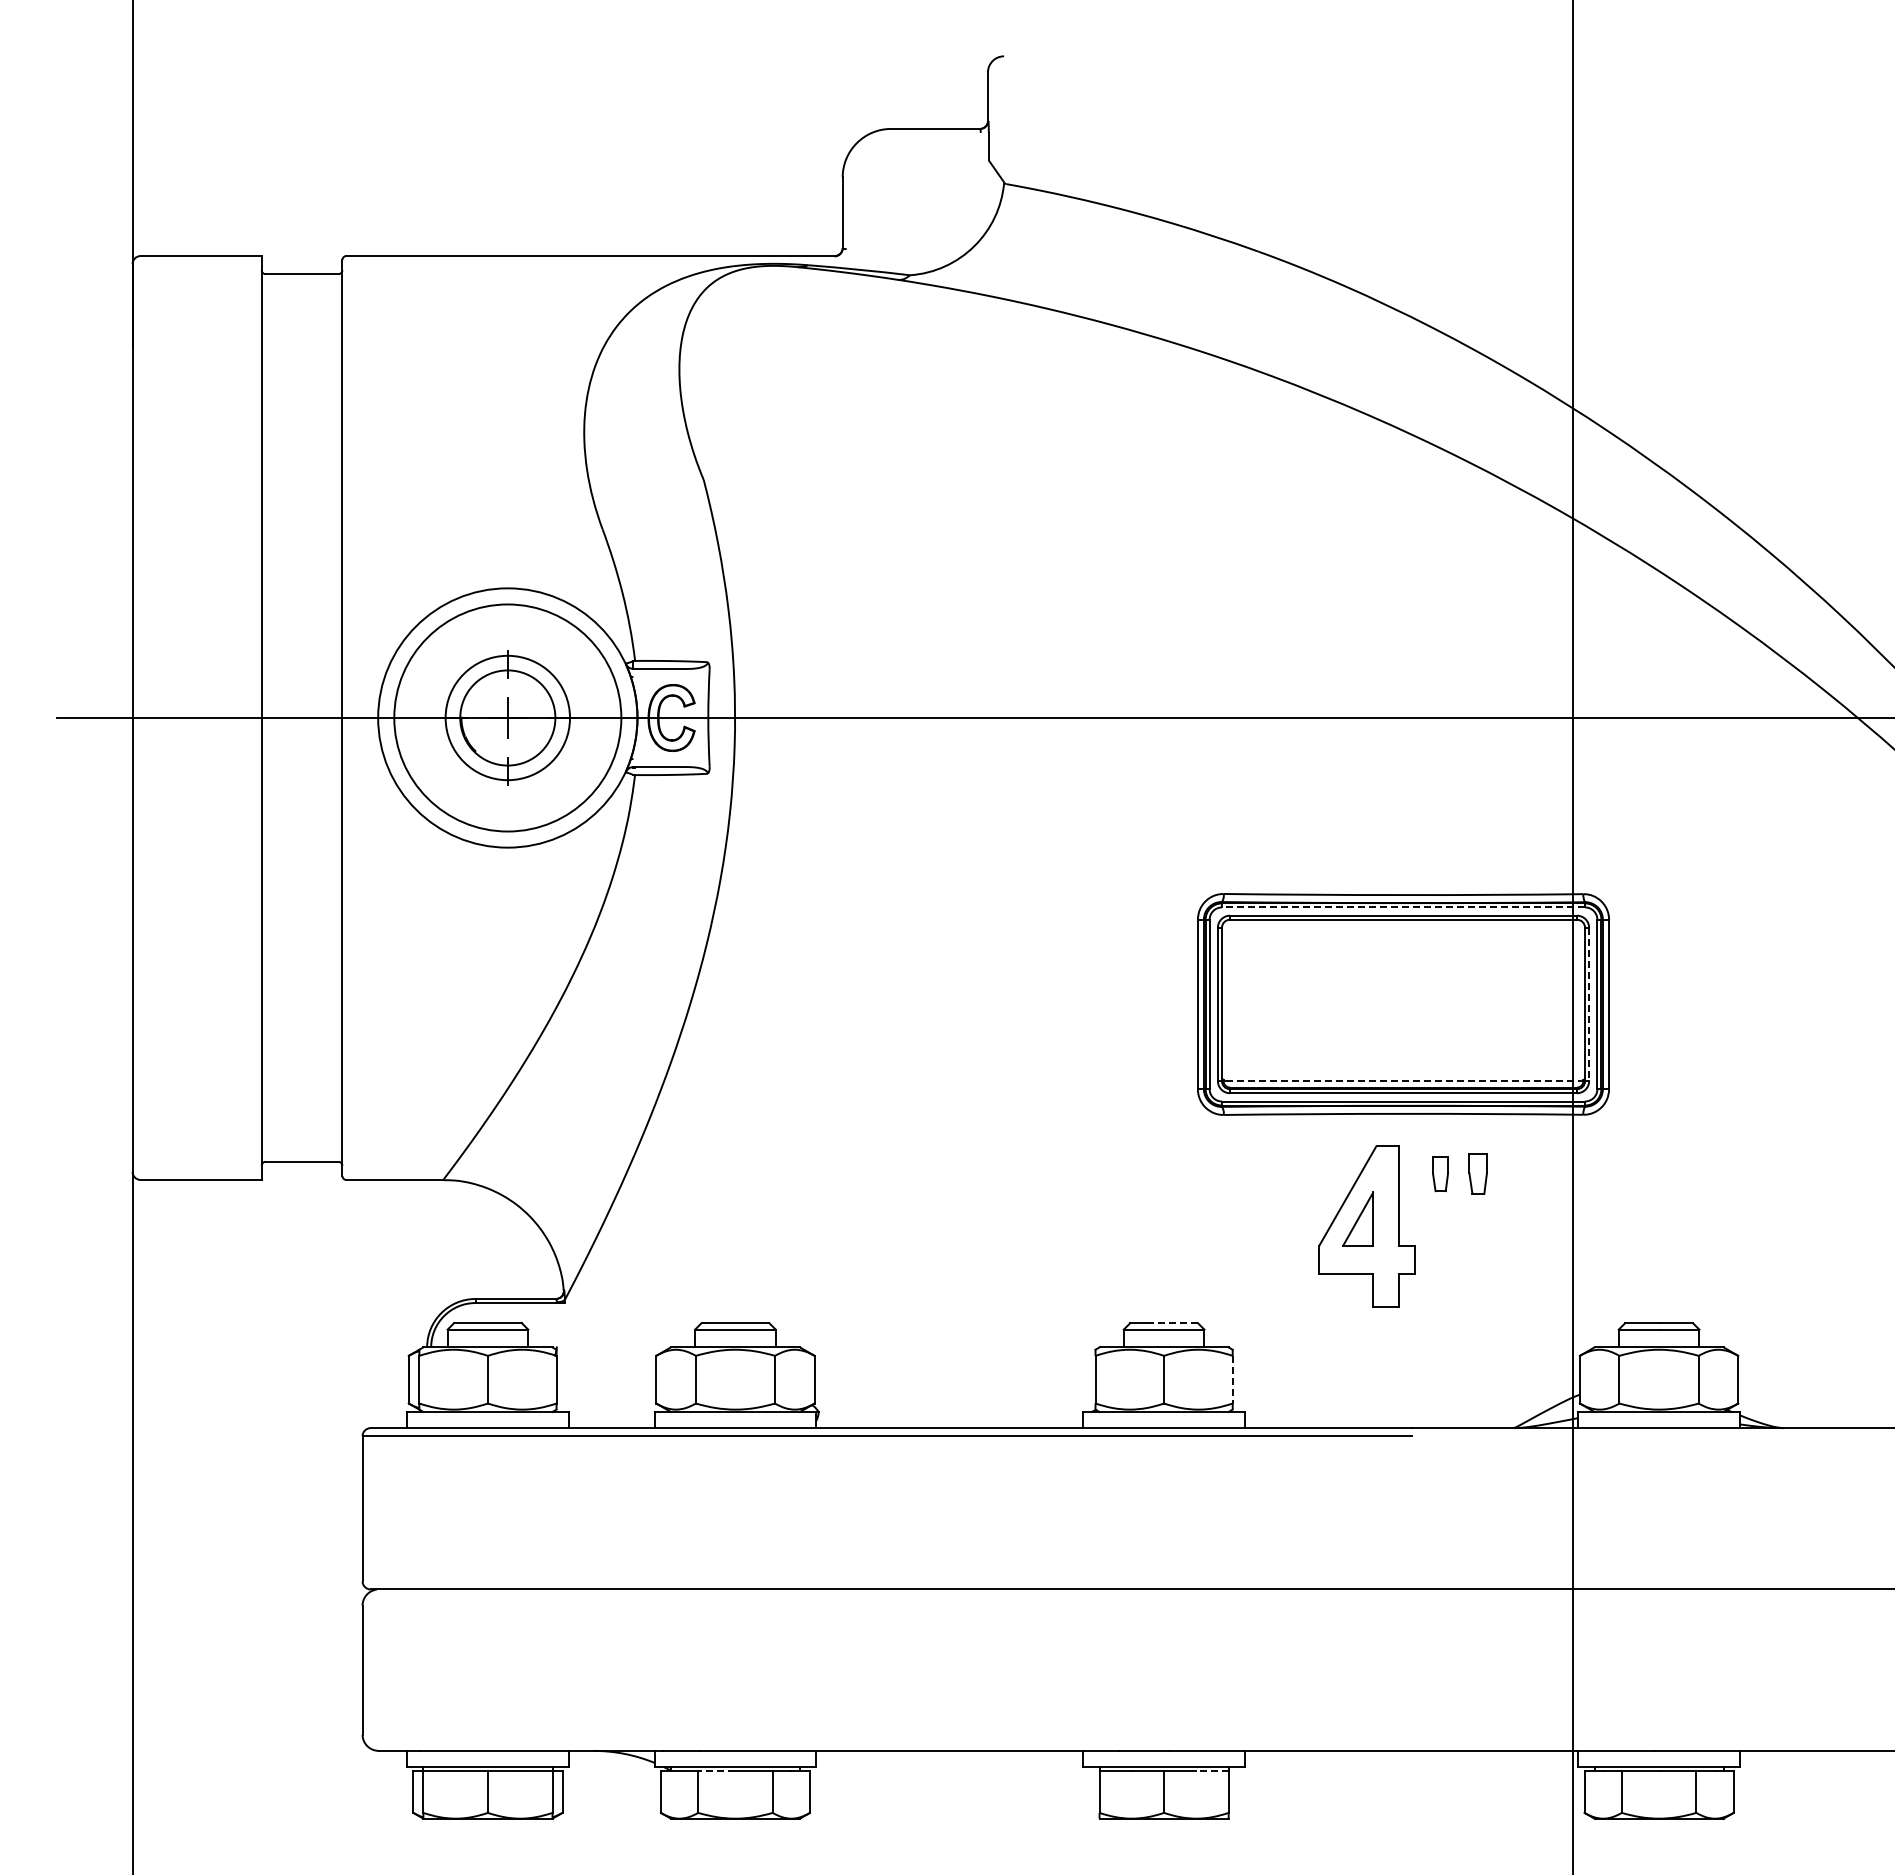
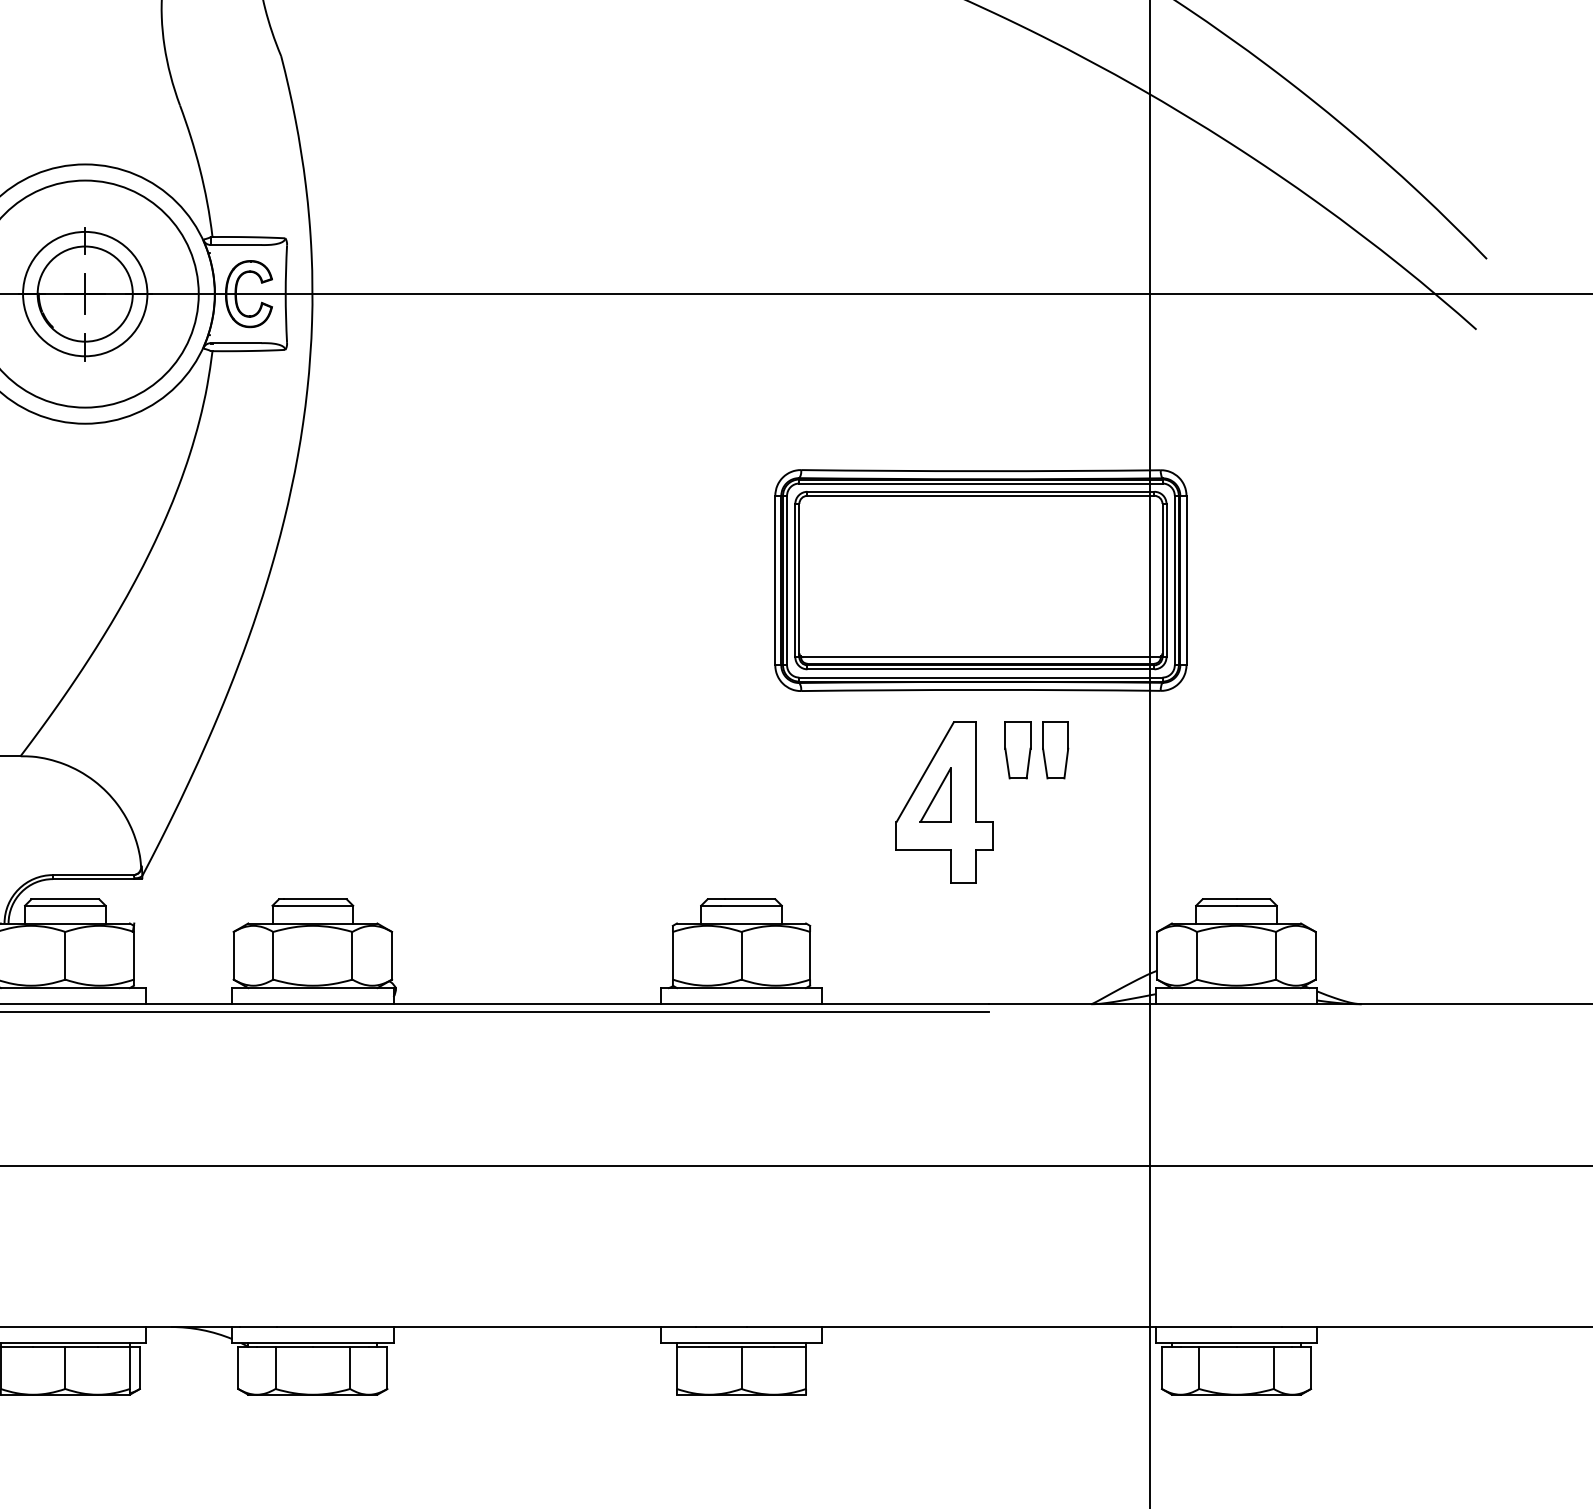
line: (1403, 907) -> (980, 483), dashed -> solid
line: (1589, 1004) -> (1166, 580), dashed -> solid
line: (1403, 1081) -> (980, 657), dashed -> solid
part: (1440, 1174) -> (1017, 750), size x1.67
part: (1477, 1174) -> (1054, 750), size x1.43
line: (1173, 1323) -> (750, 899), dashed -> solid
line: (1232, 1379) -> (809, 955), dashed -> solid
line: (716, 1771) -> (293, 1347), dashed -> solid
line: (1212, 1771) -> (789, 1347), dashed -> solid

